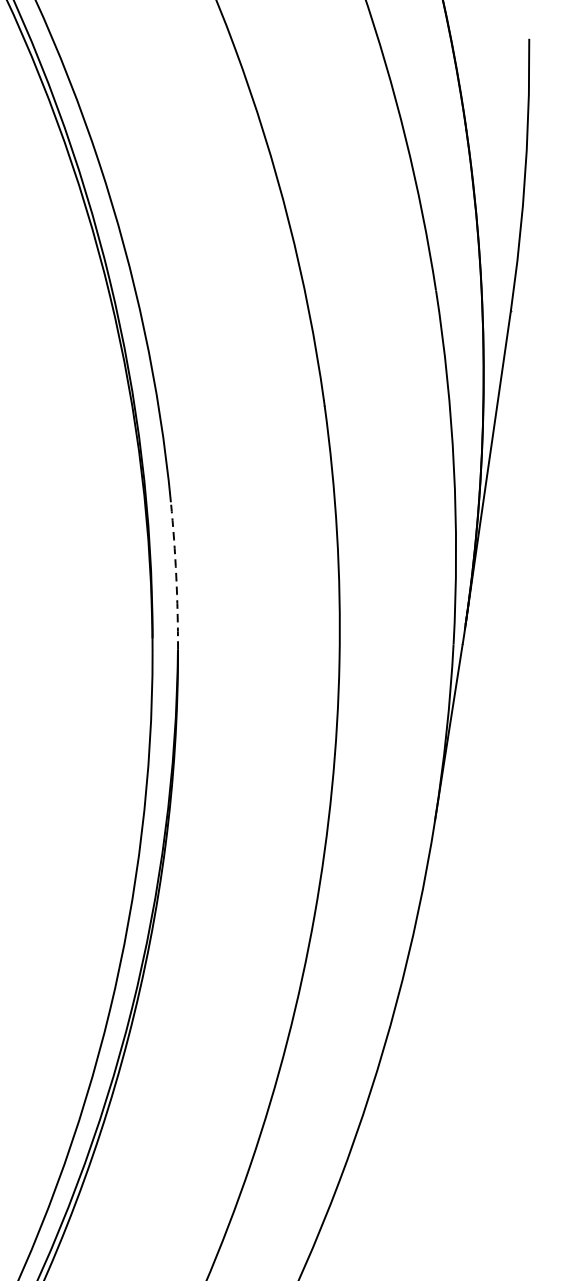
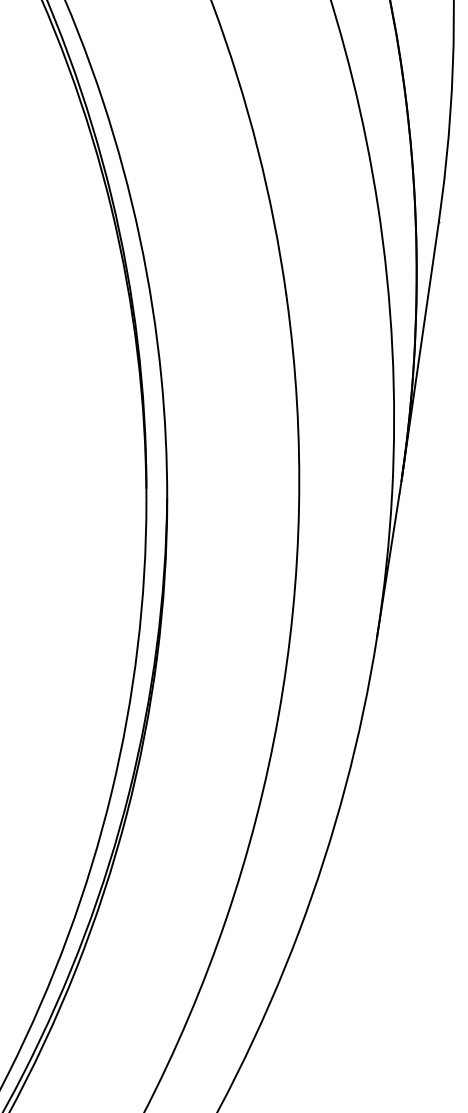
arc: (175, 575) -> (165, 437), dashed -> solid

